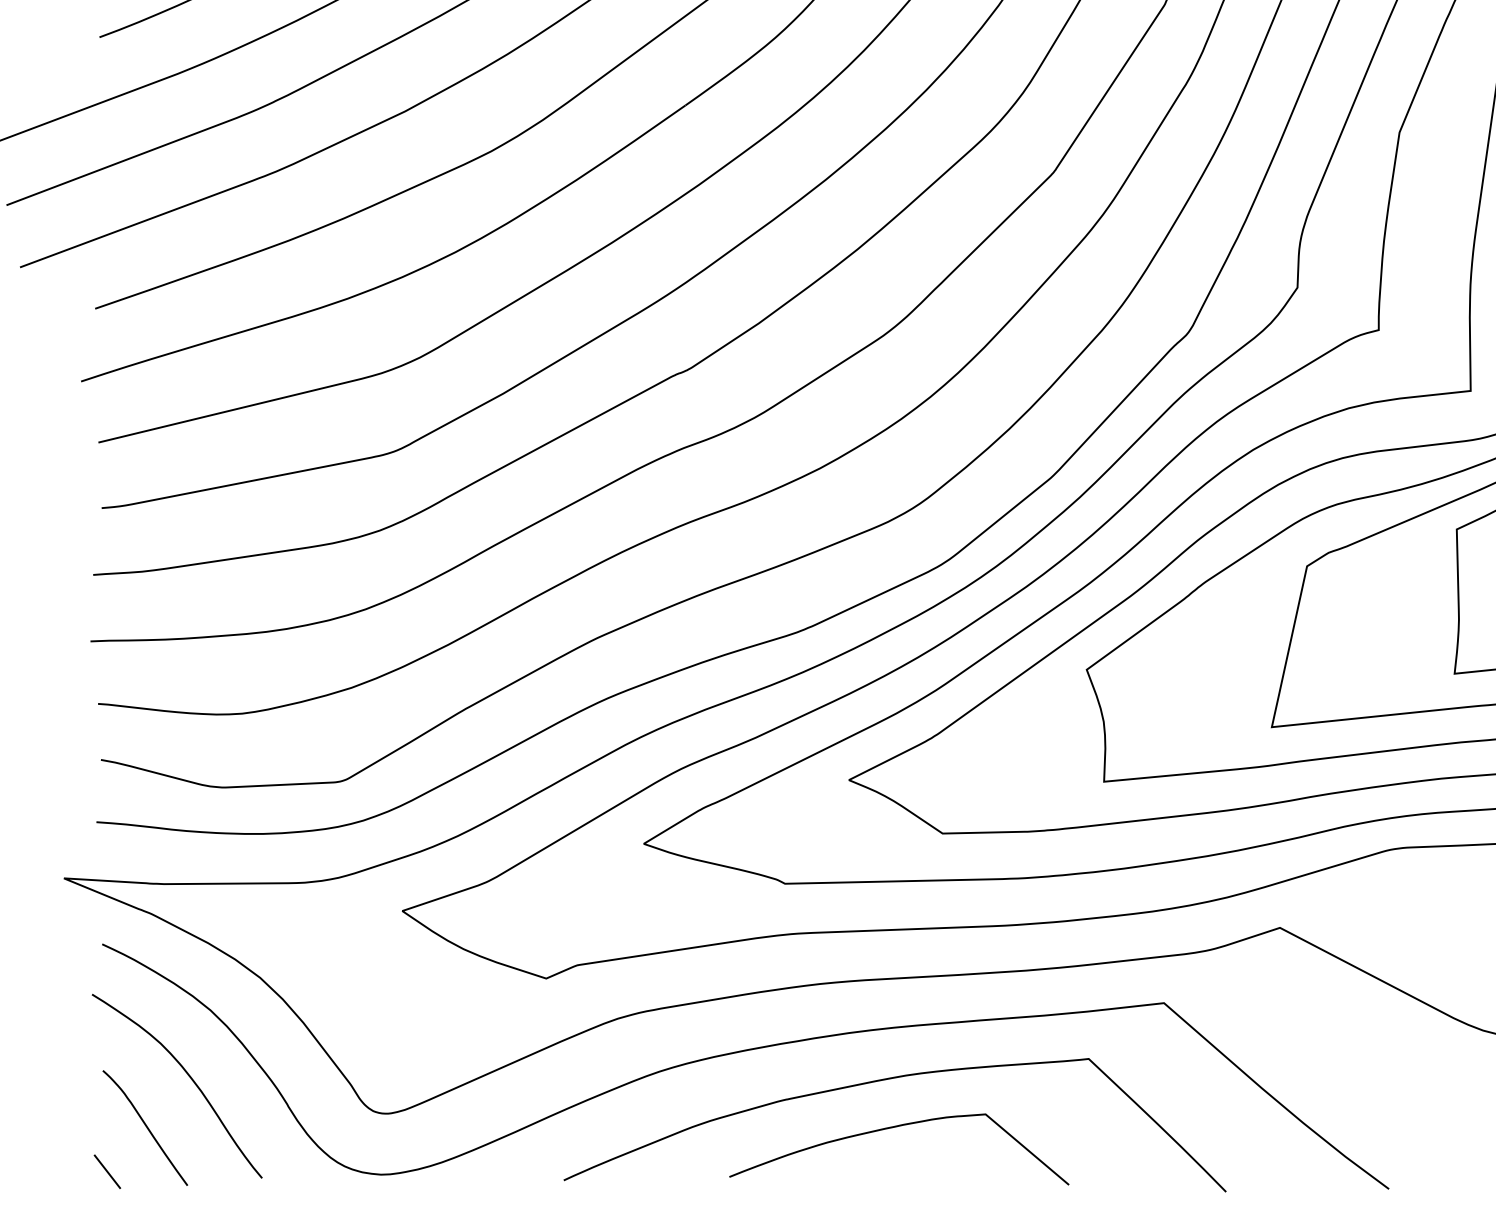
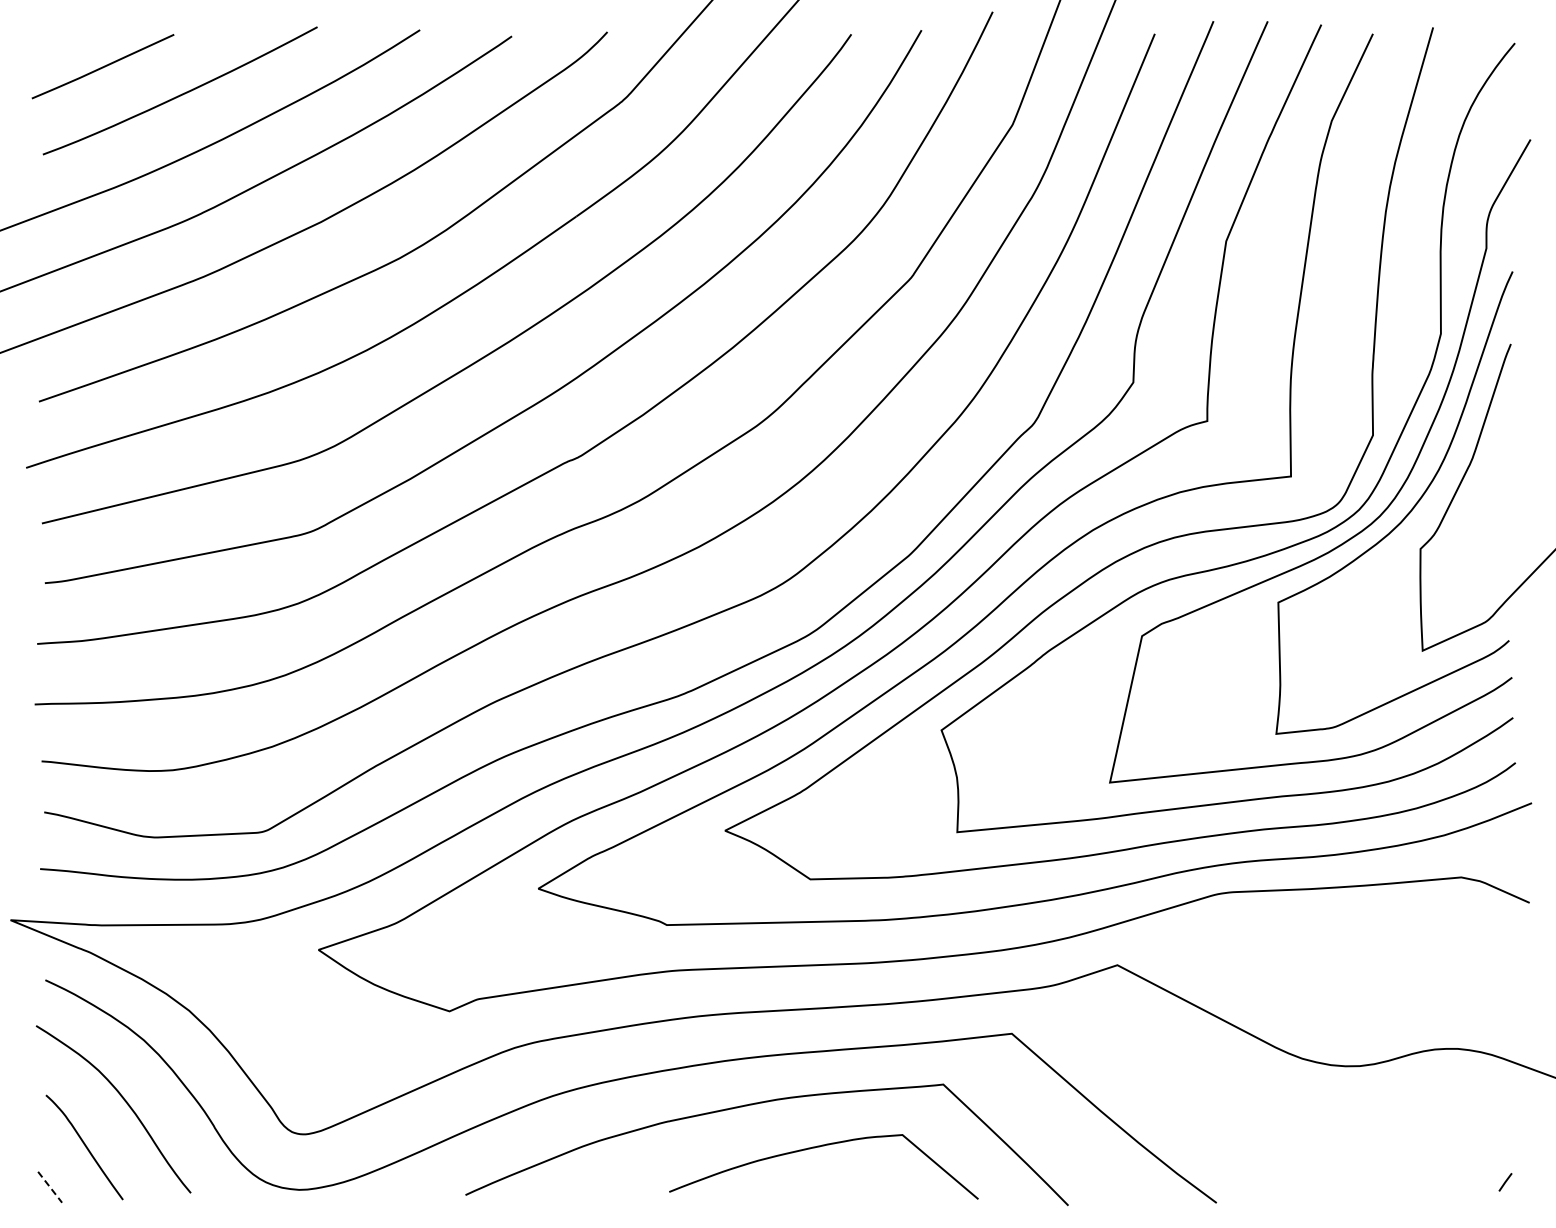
curve: (894, 1128) -> (819, 1147), moved
line: (107, 1172) -> (50, 1187), solid -> dashed

